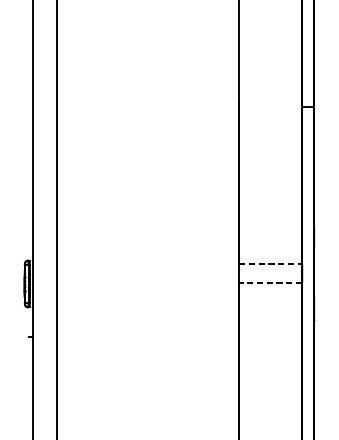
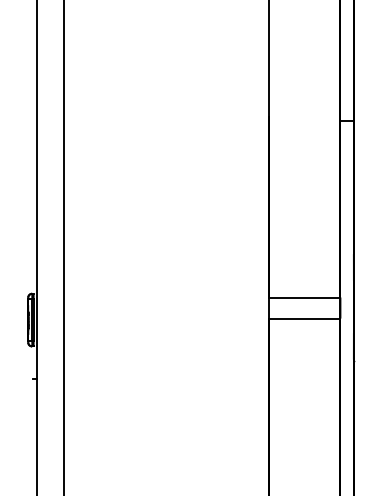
line: (270, 263) -> (304, 297), dashed -> solid
line: (270, 282) -> (304, 318), dashed -> solid

